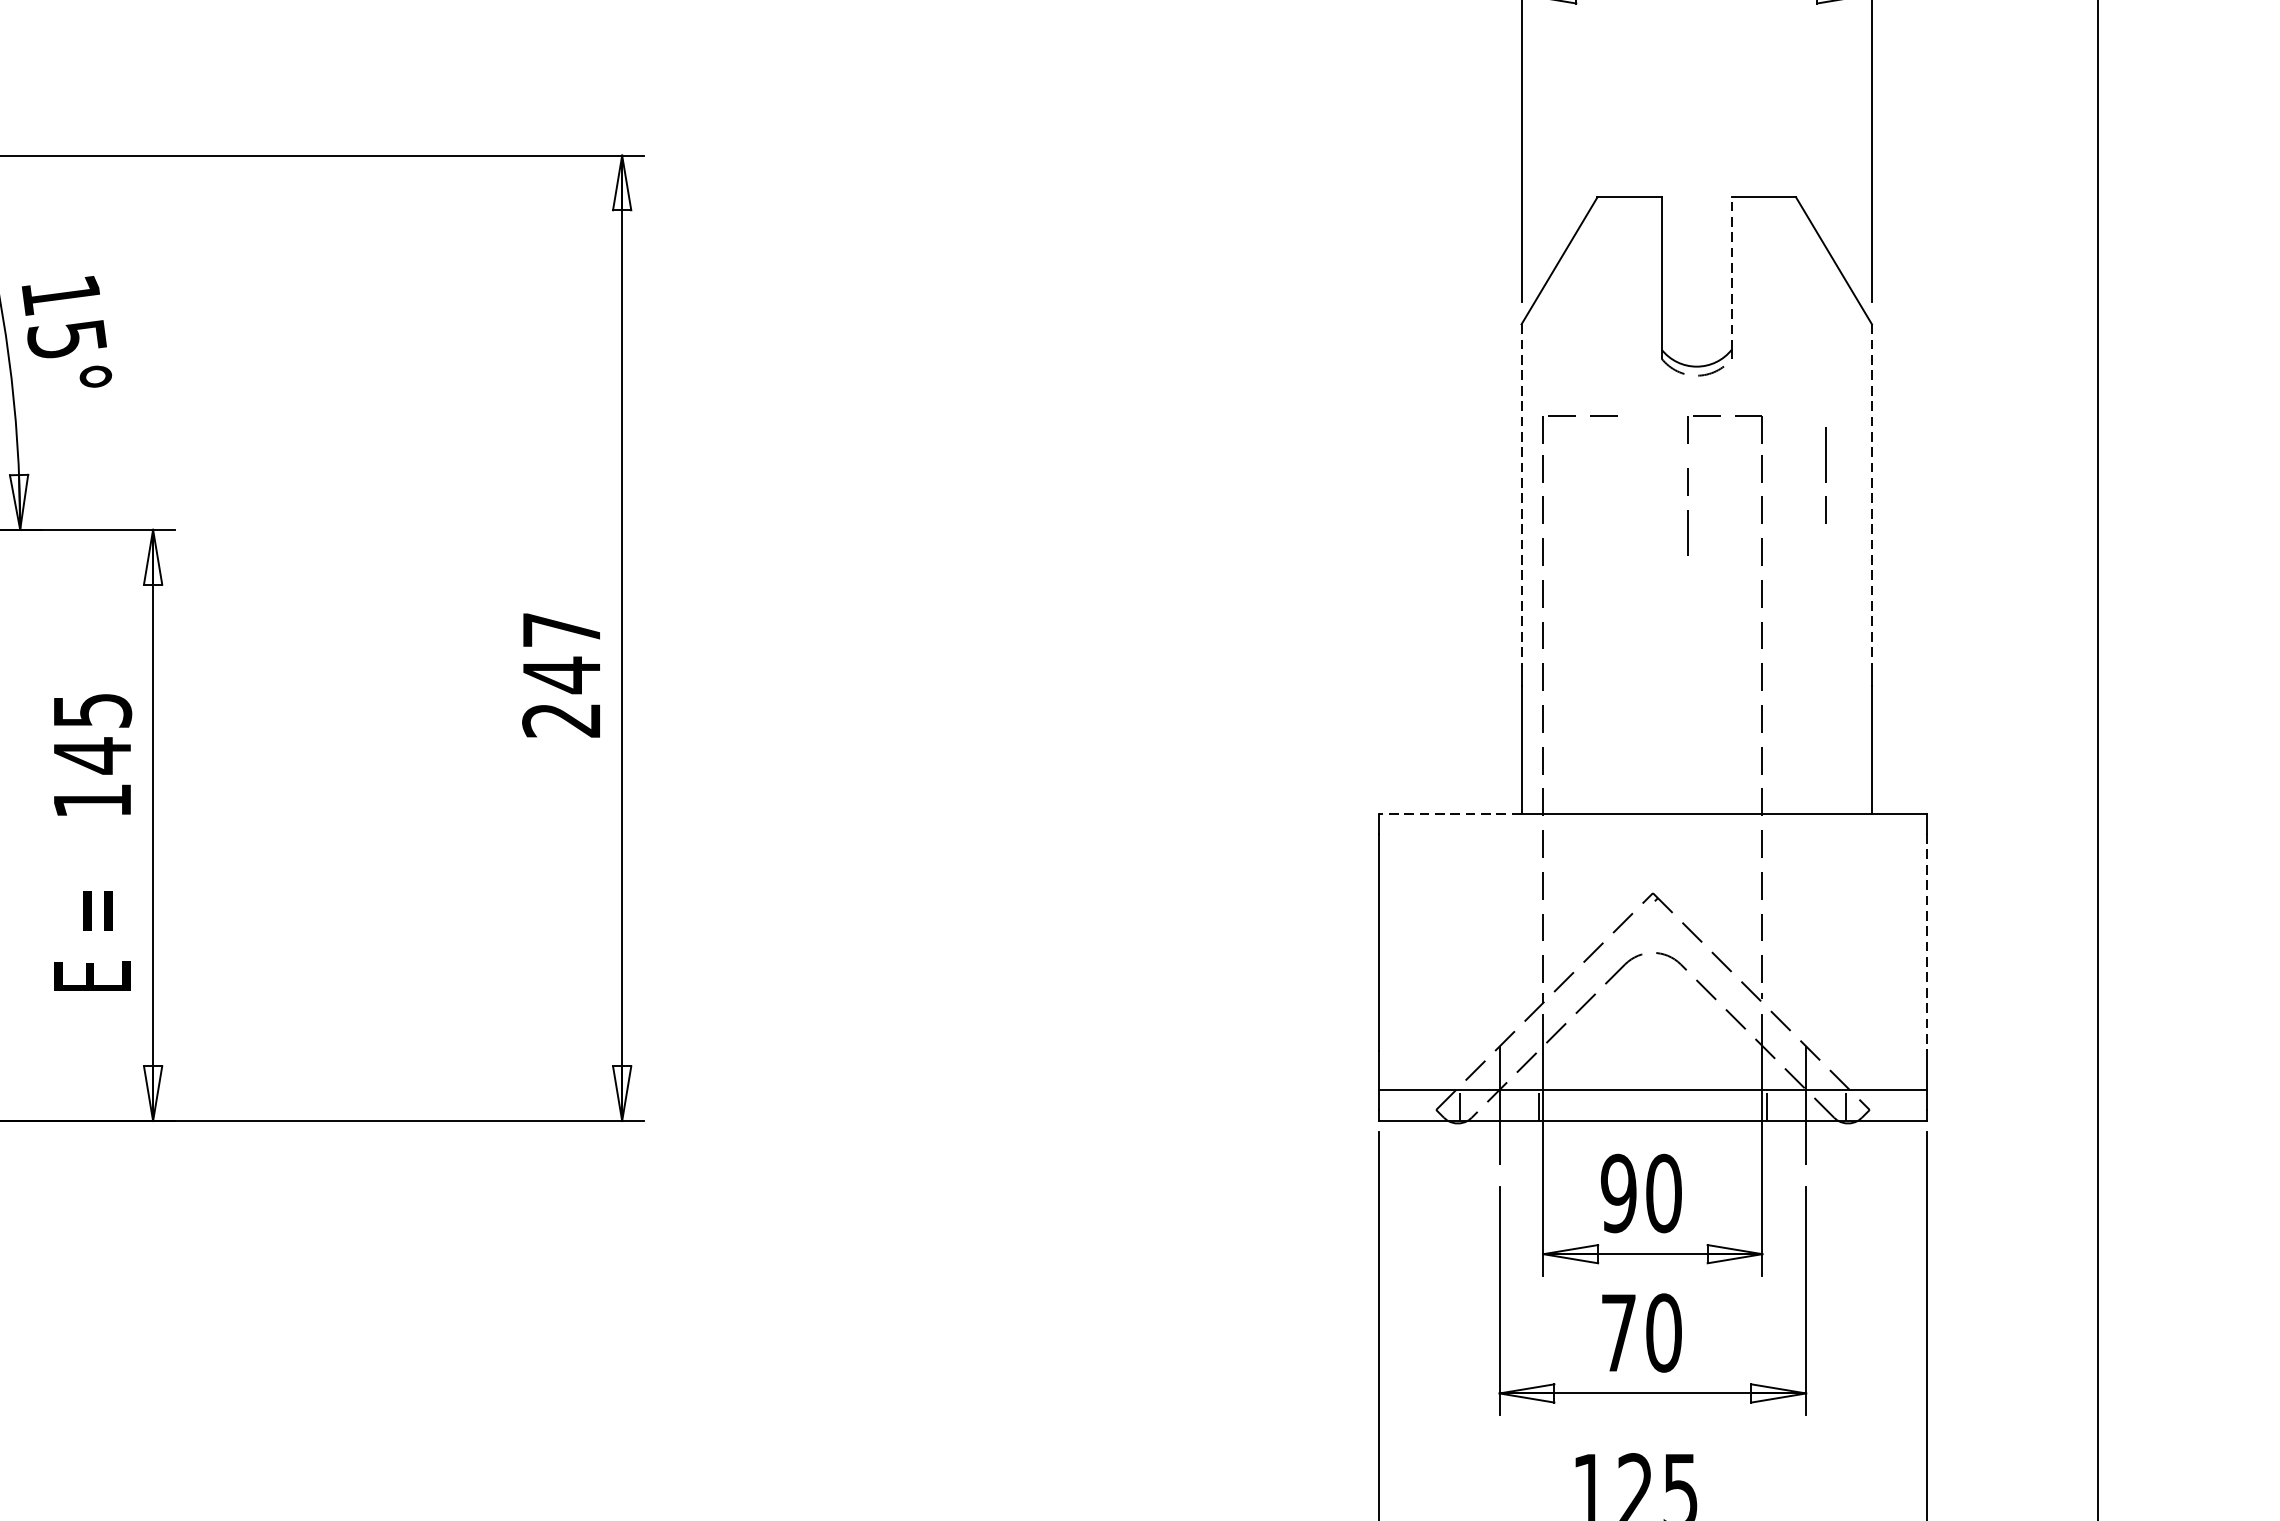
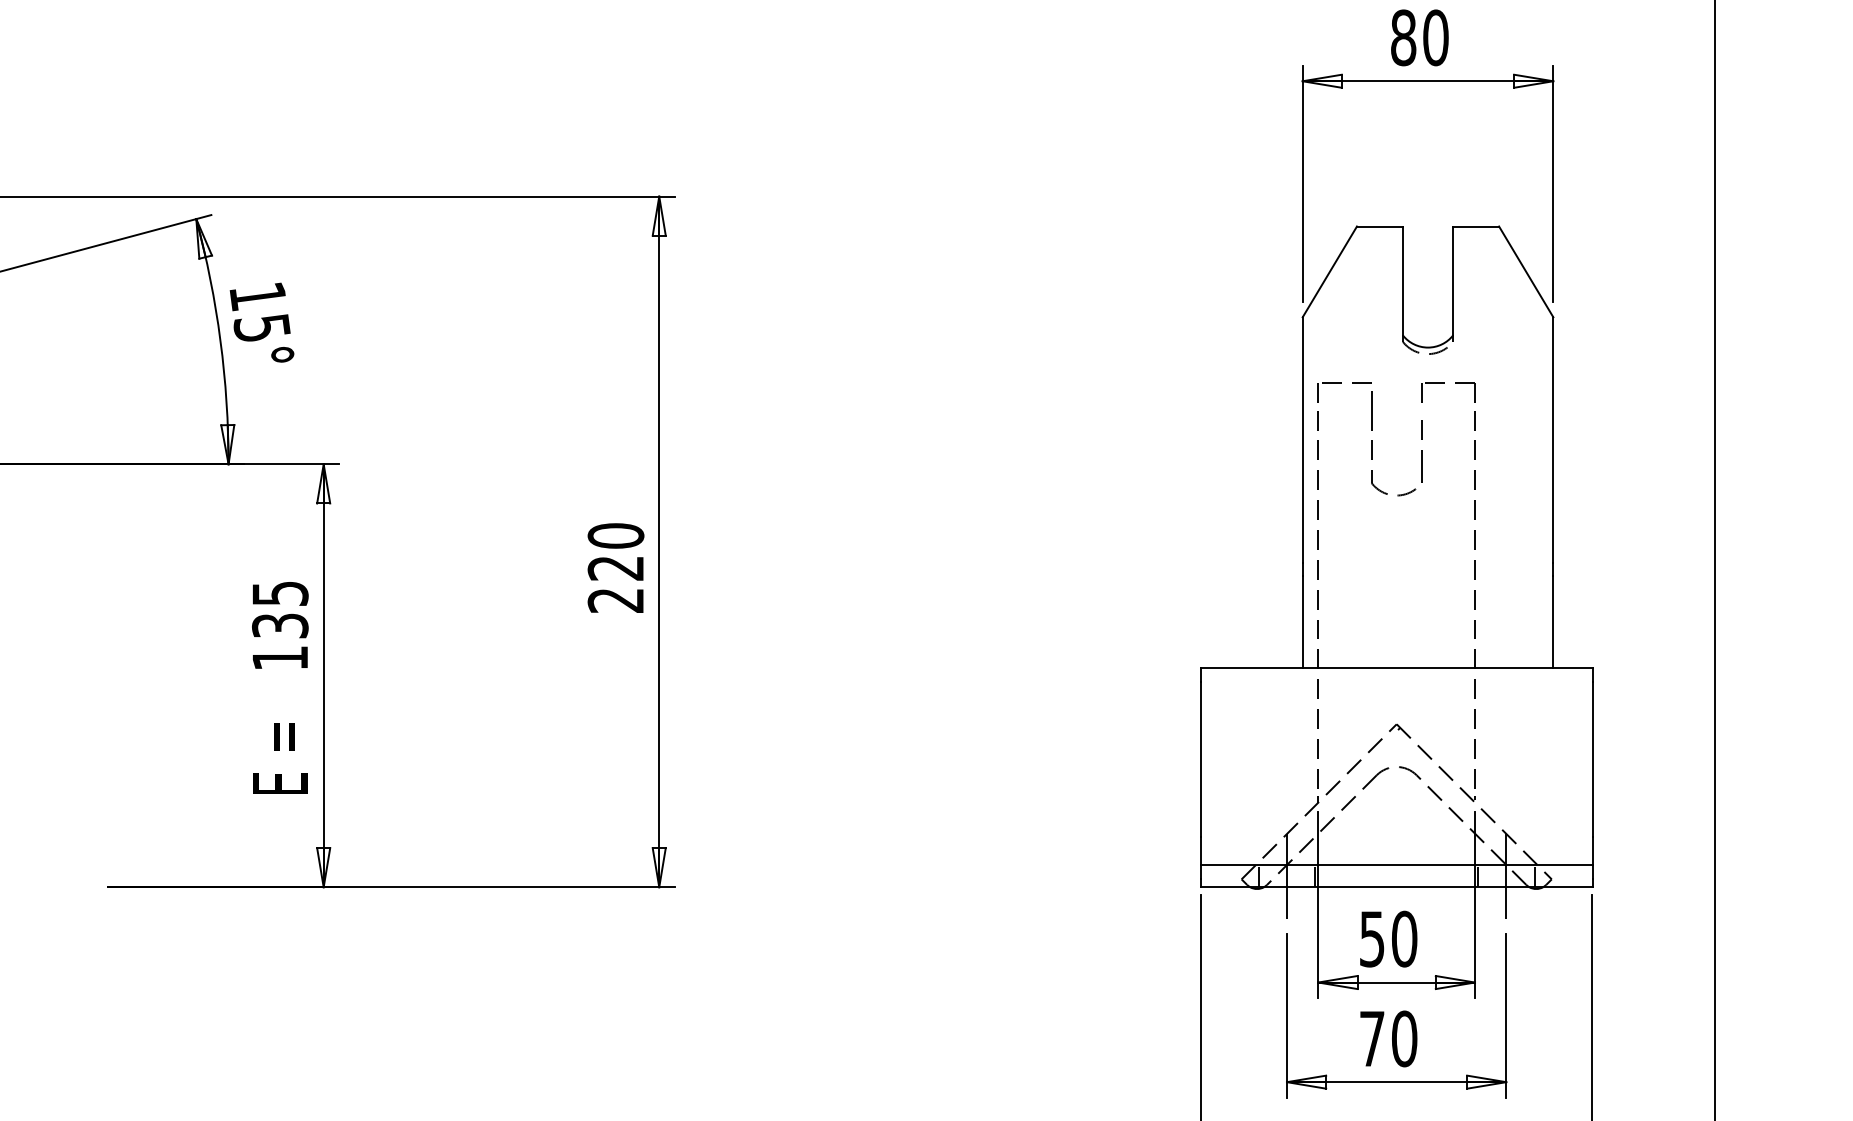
line: (1732, 272) -> (1453, 280), dashed -> solid
line: (1826, 475) -> (1371, 425), moved
line: (1521, 496) -> (1302, 440), dashed -> solid
line: (1872, 496) -> (1553, 440), dashed -> solid
part: (1638, 569) -> (1386, 492), added
text: (561, 653) -> (615, 552), 247 -> 220
text: (92, 755) -> (280, 625), 145 -> 135
line: (1450, 813) -> (1251, 667), dashed -> solid
line: (1926, 942) -> (1592, 759), dashed -> solid
text: (1617, 1192) -> (1371, 938), 90 -> 50

